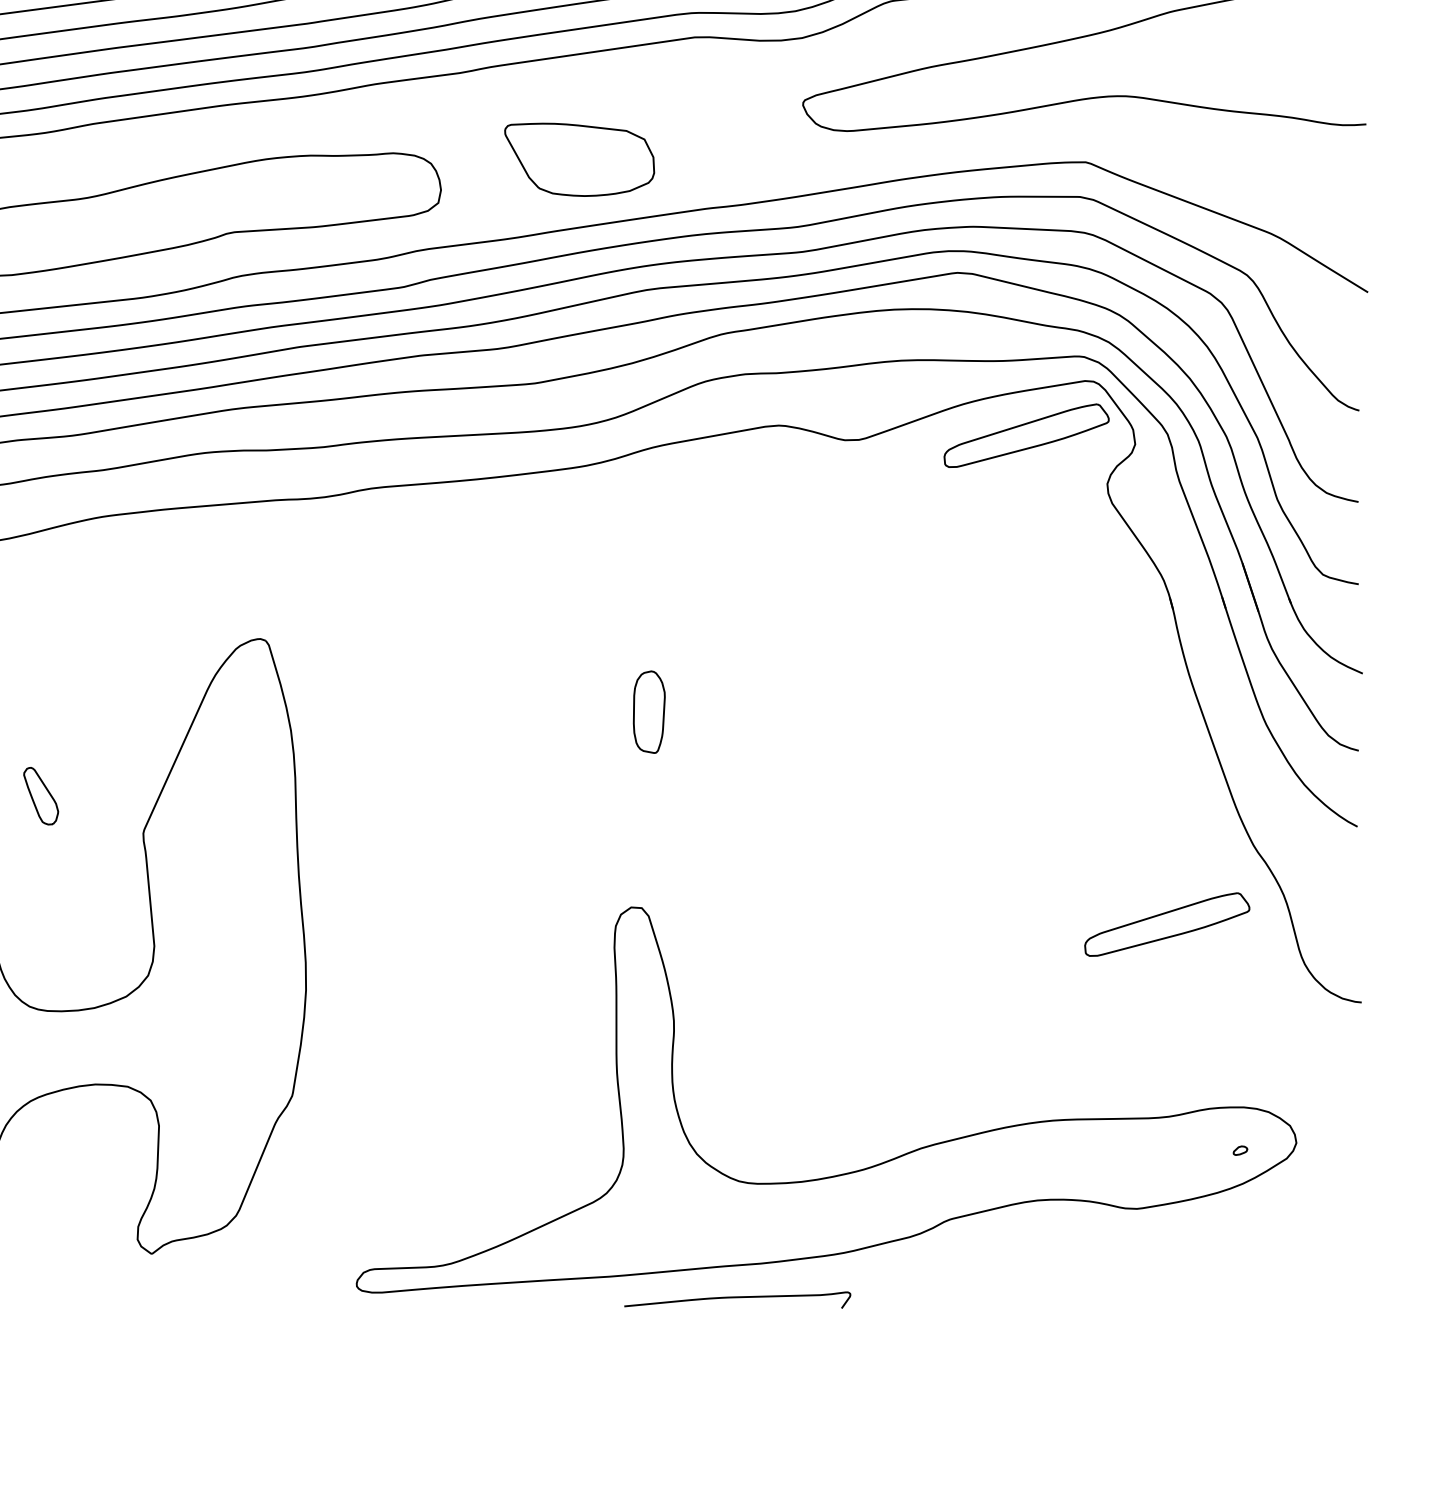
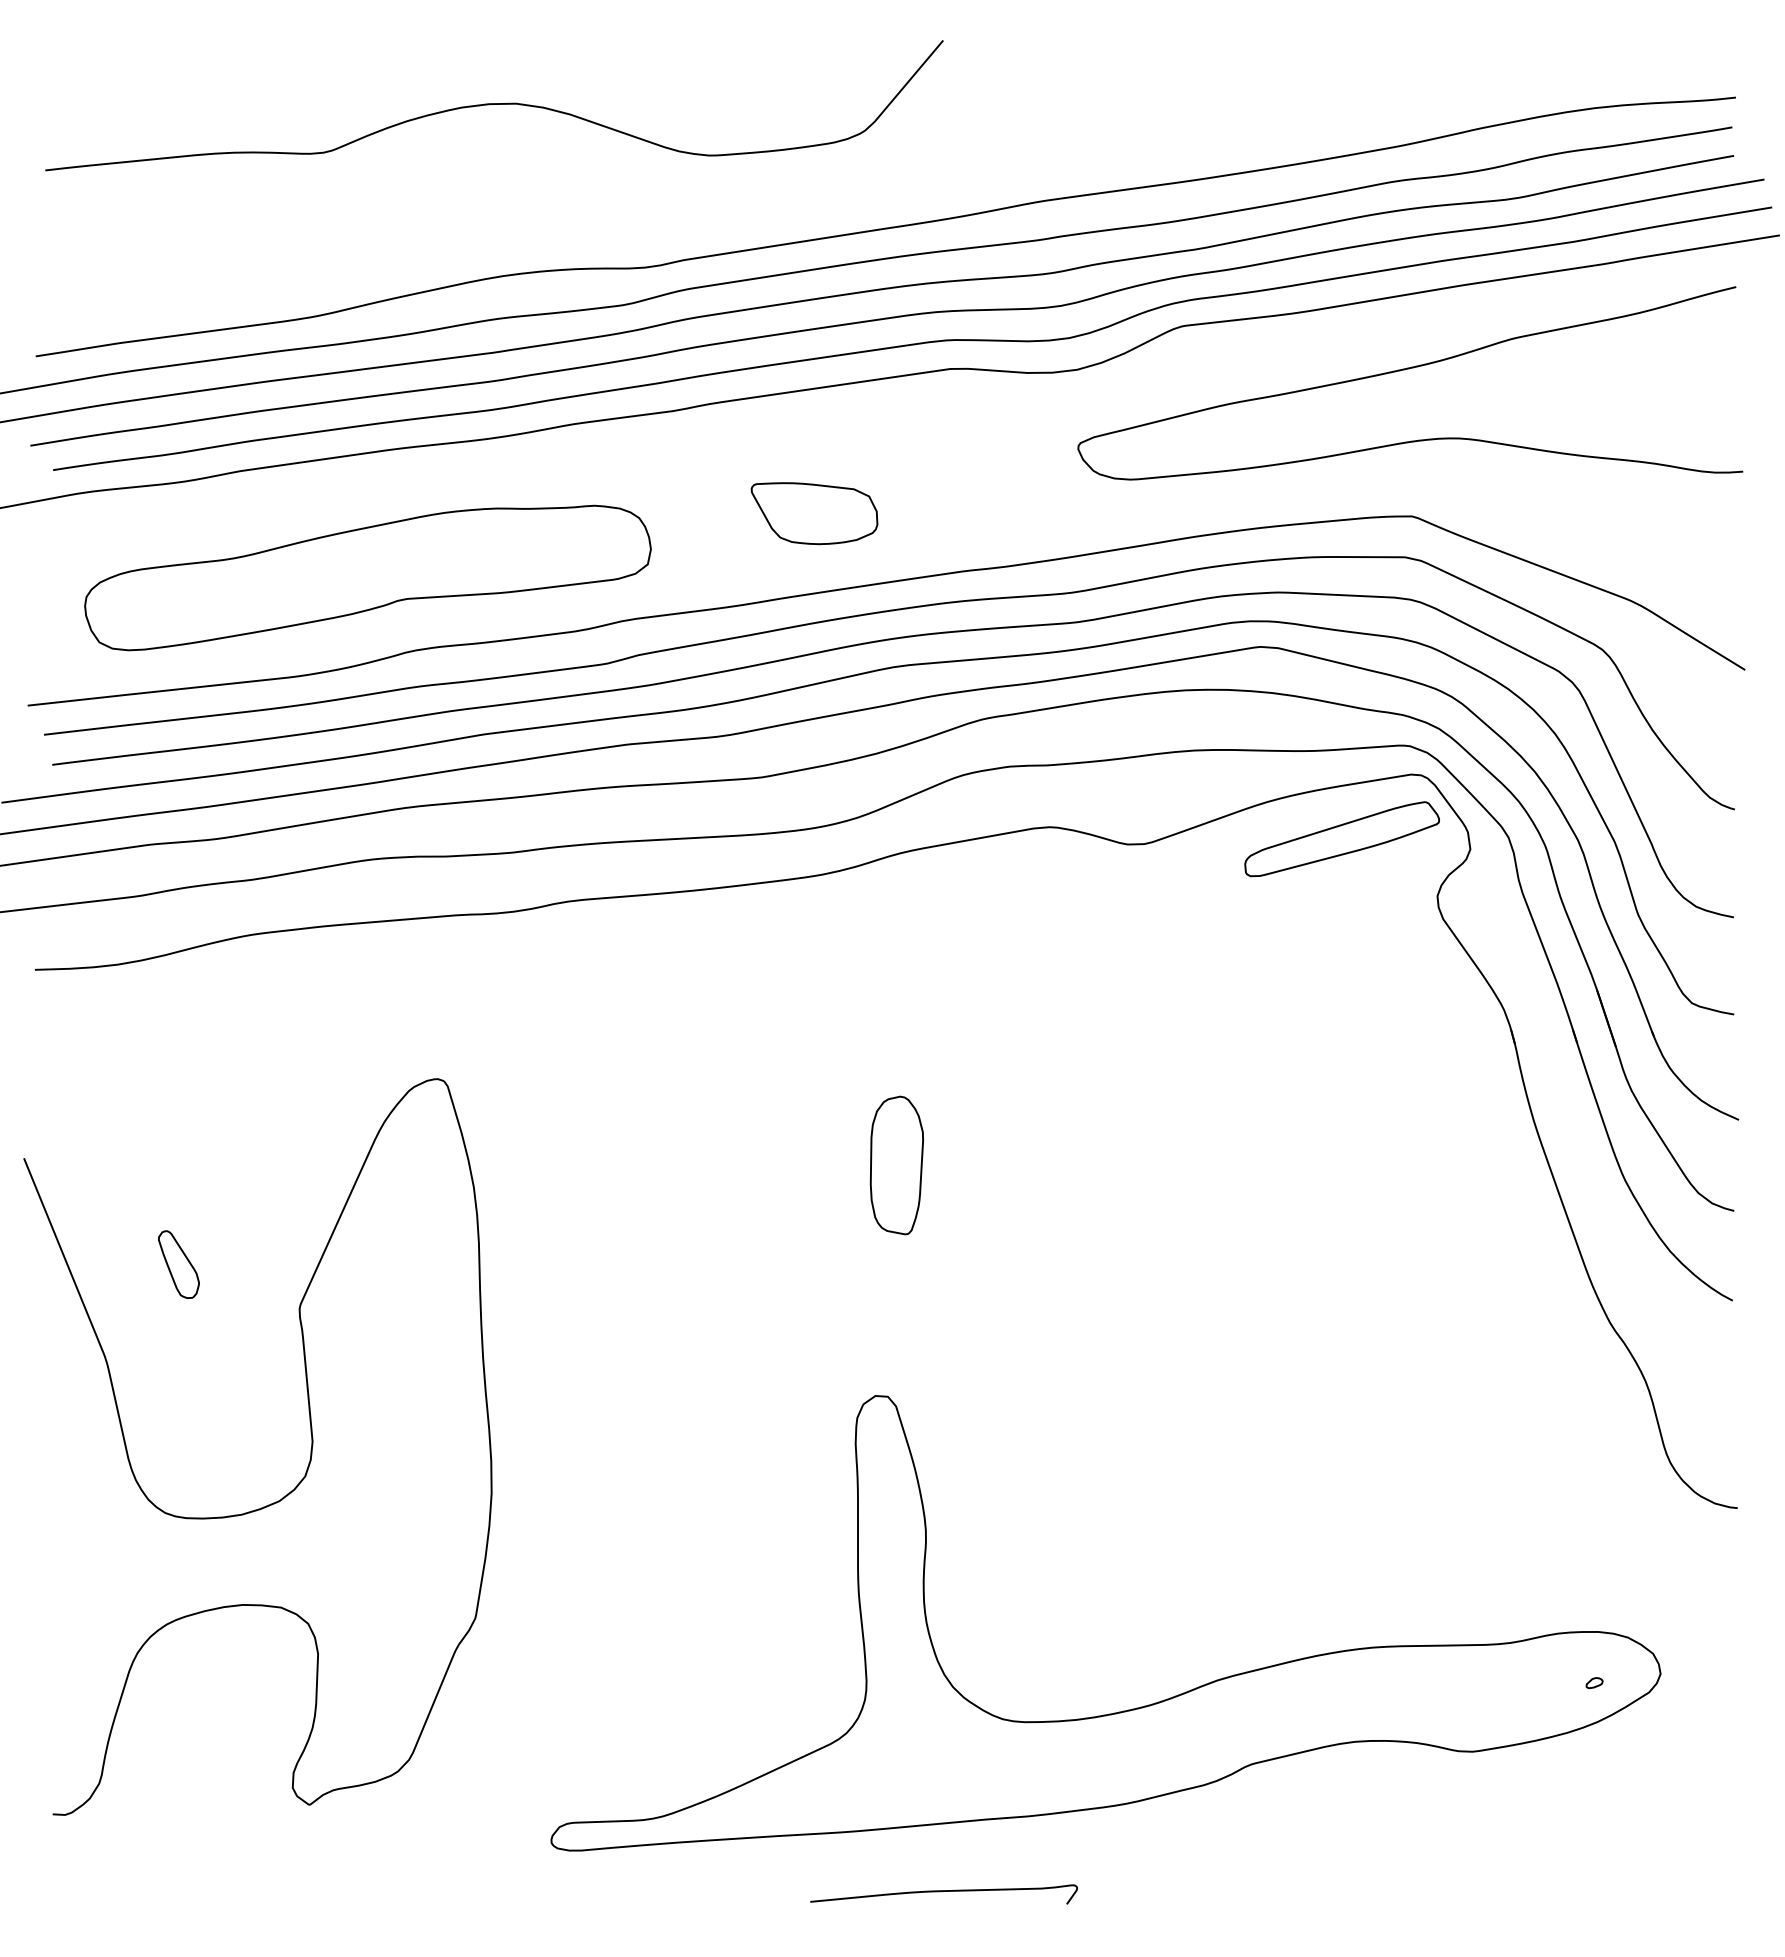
part: (579, 159) -> (814, 513), size x0.71
part: (649, 712) -> (896, 1165), size x1.43
part: (1166, 924) -> (1507, 1416), removed
curve: (735, 1298) -> (941, 1892), moved

